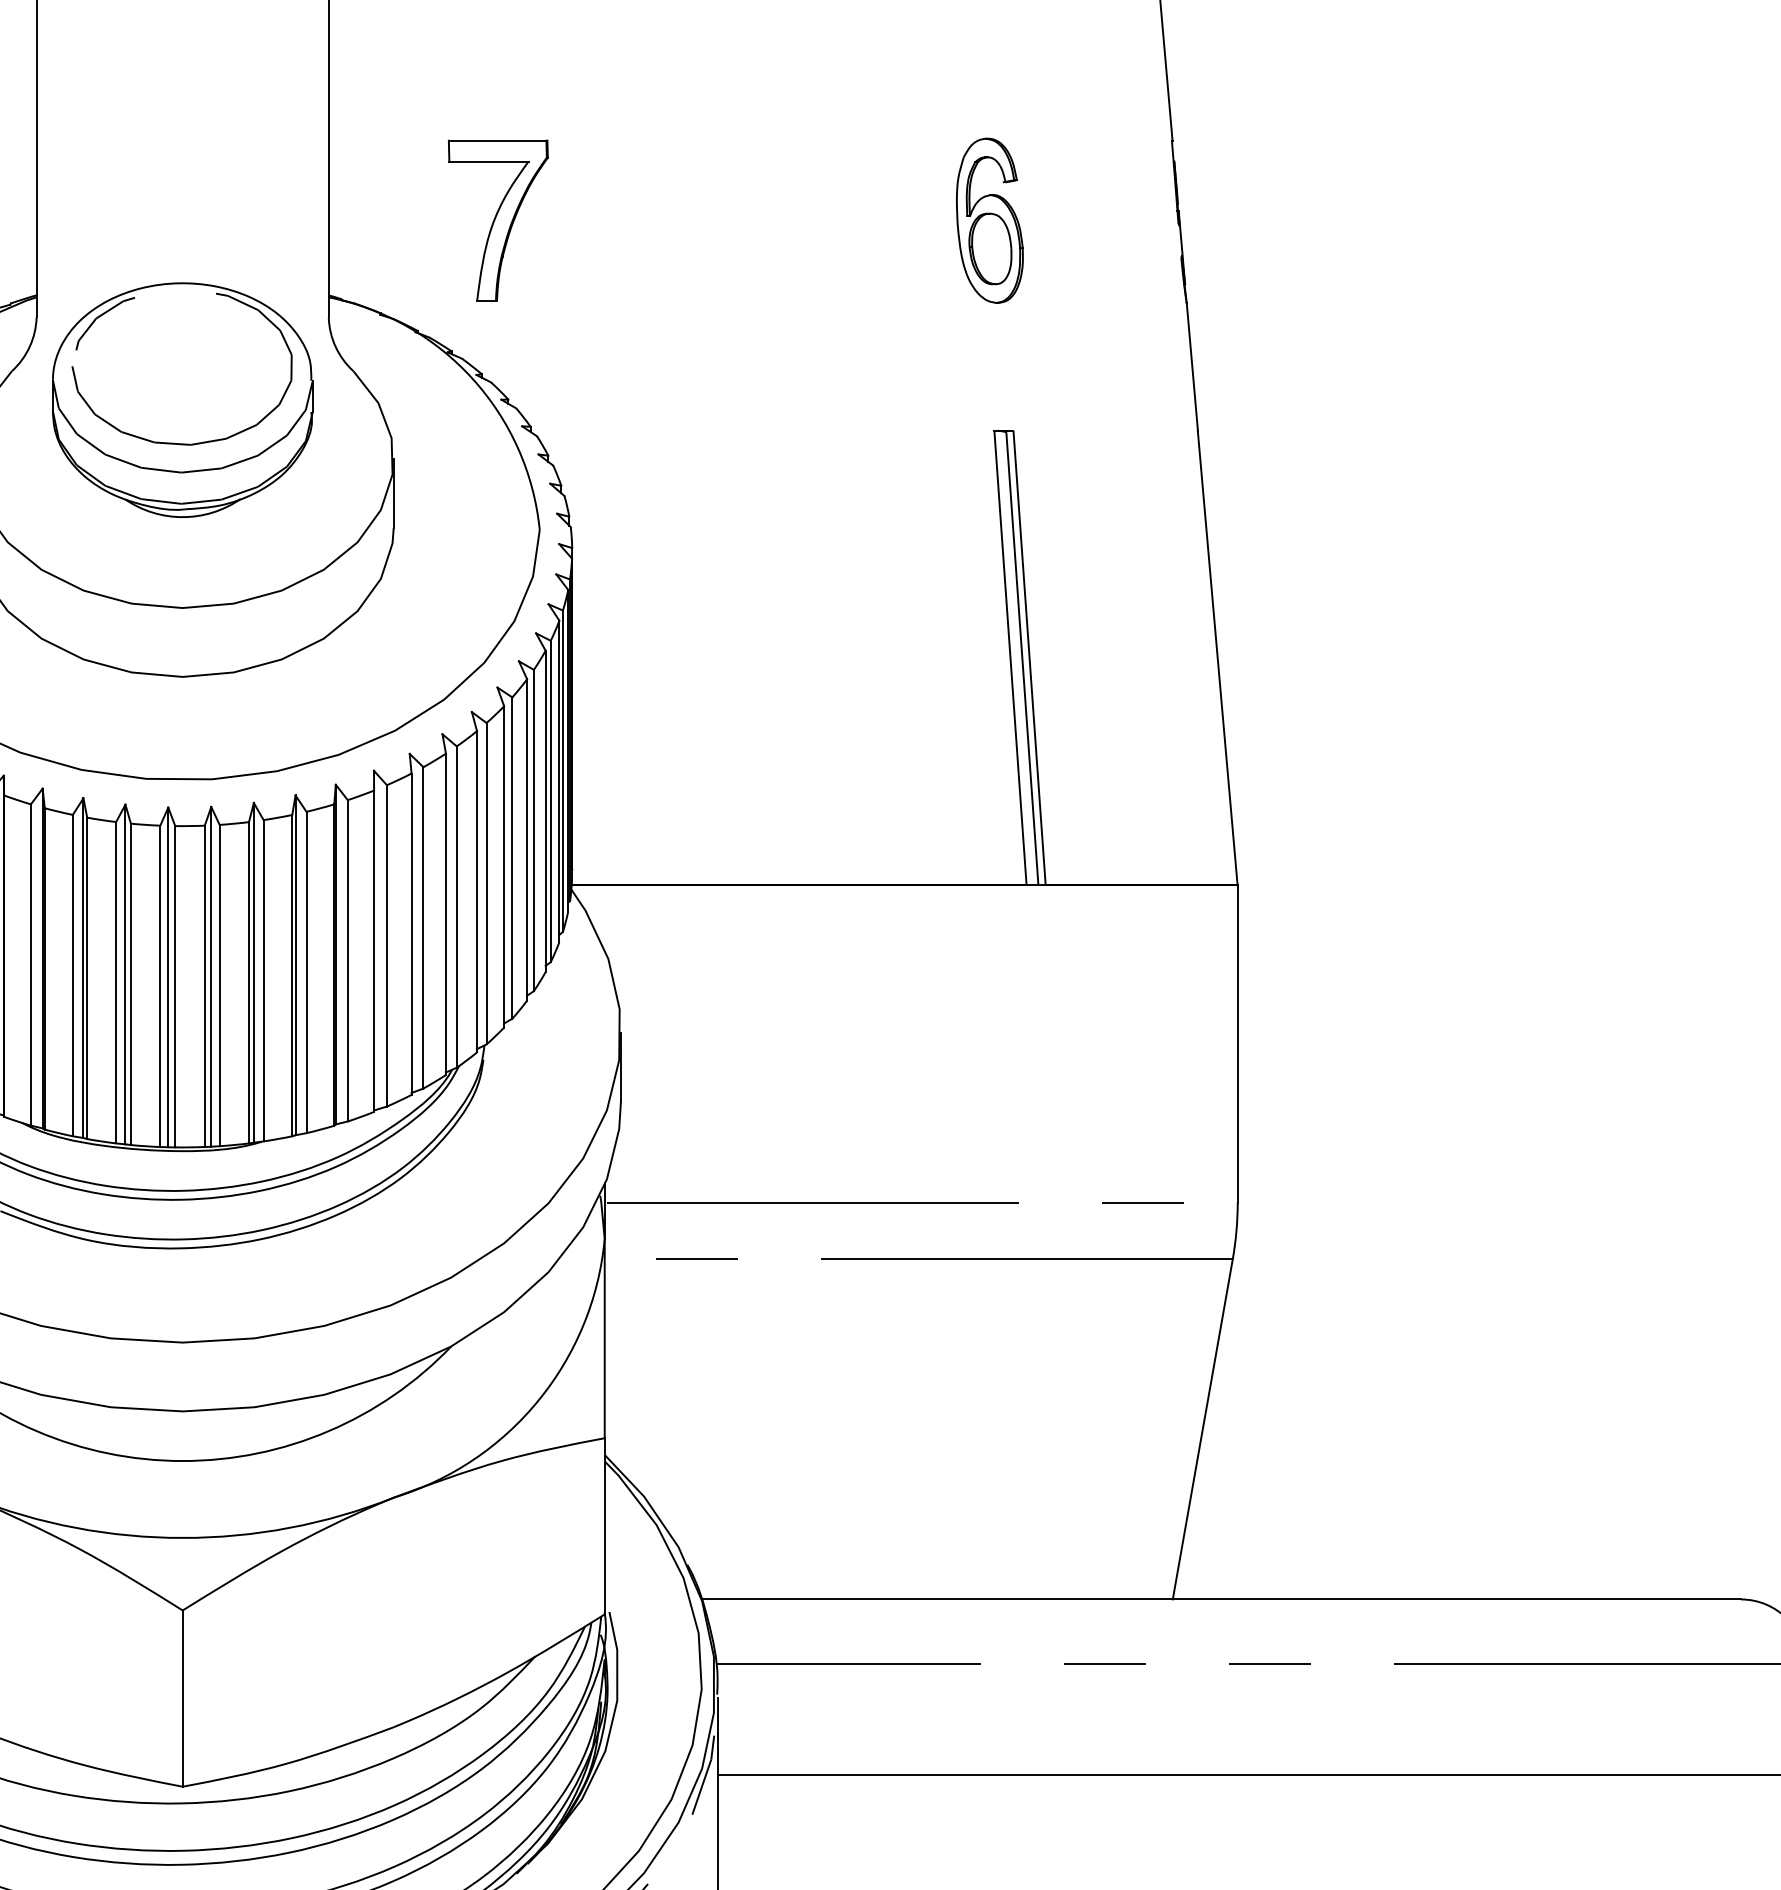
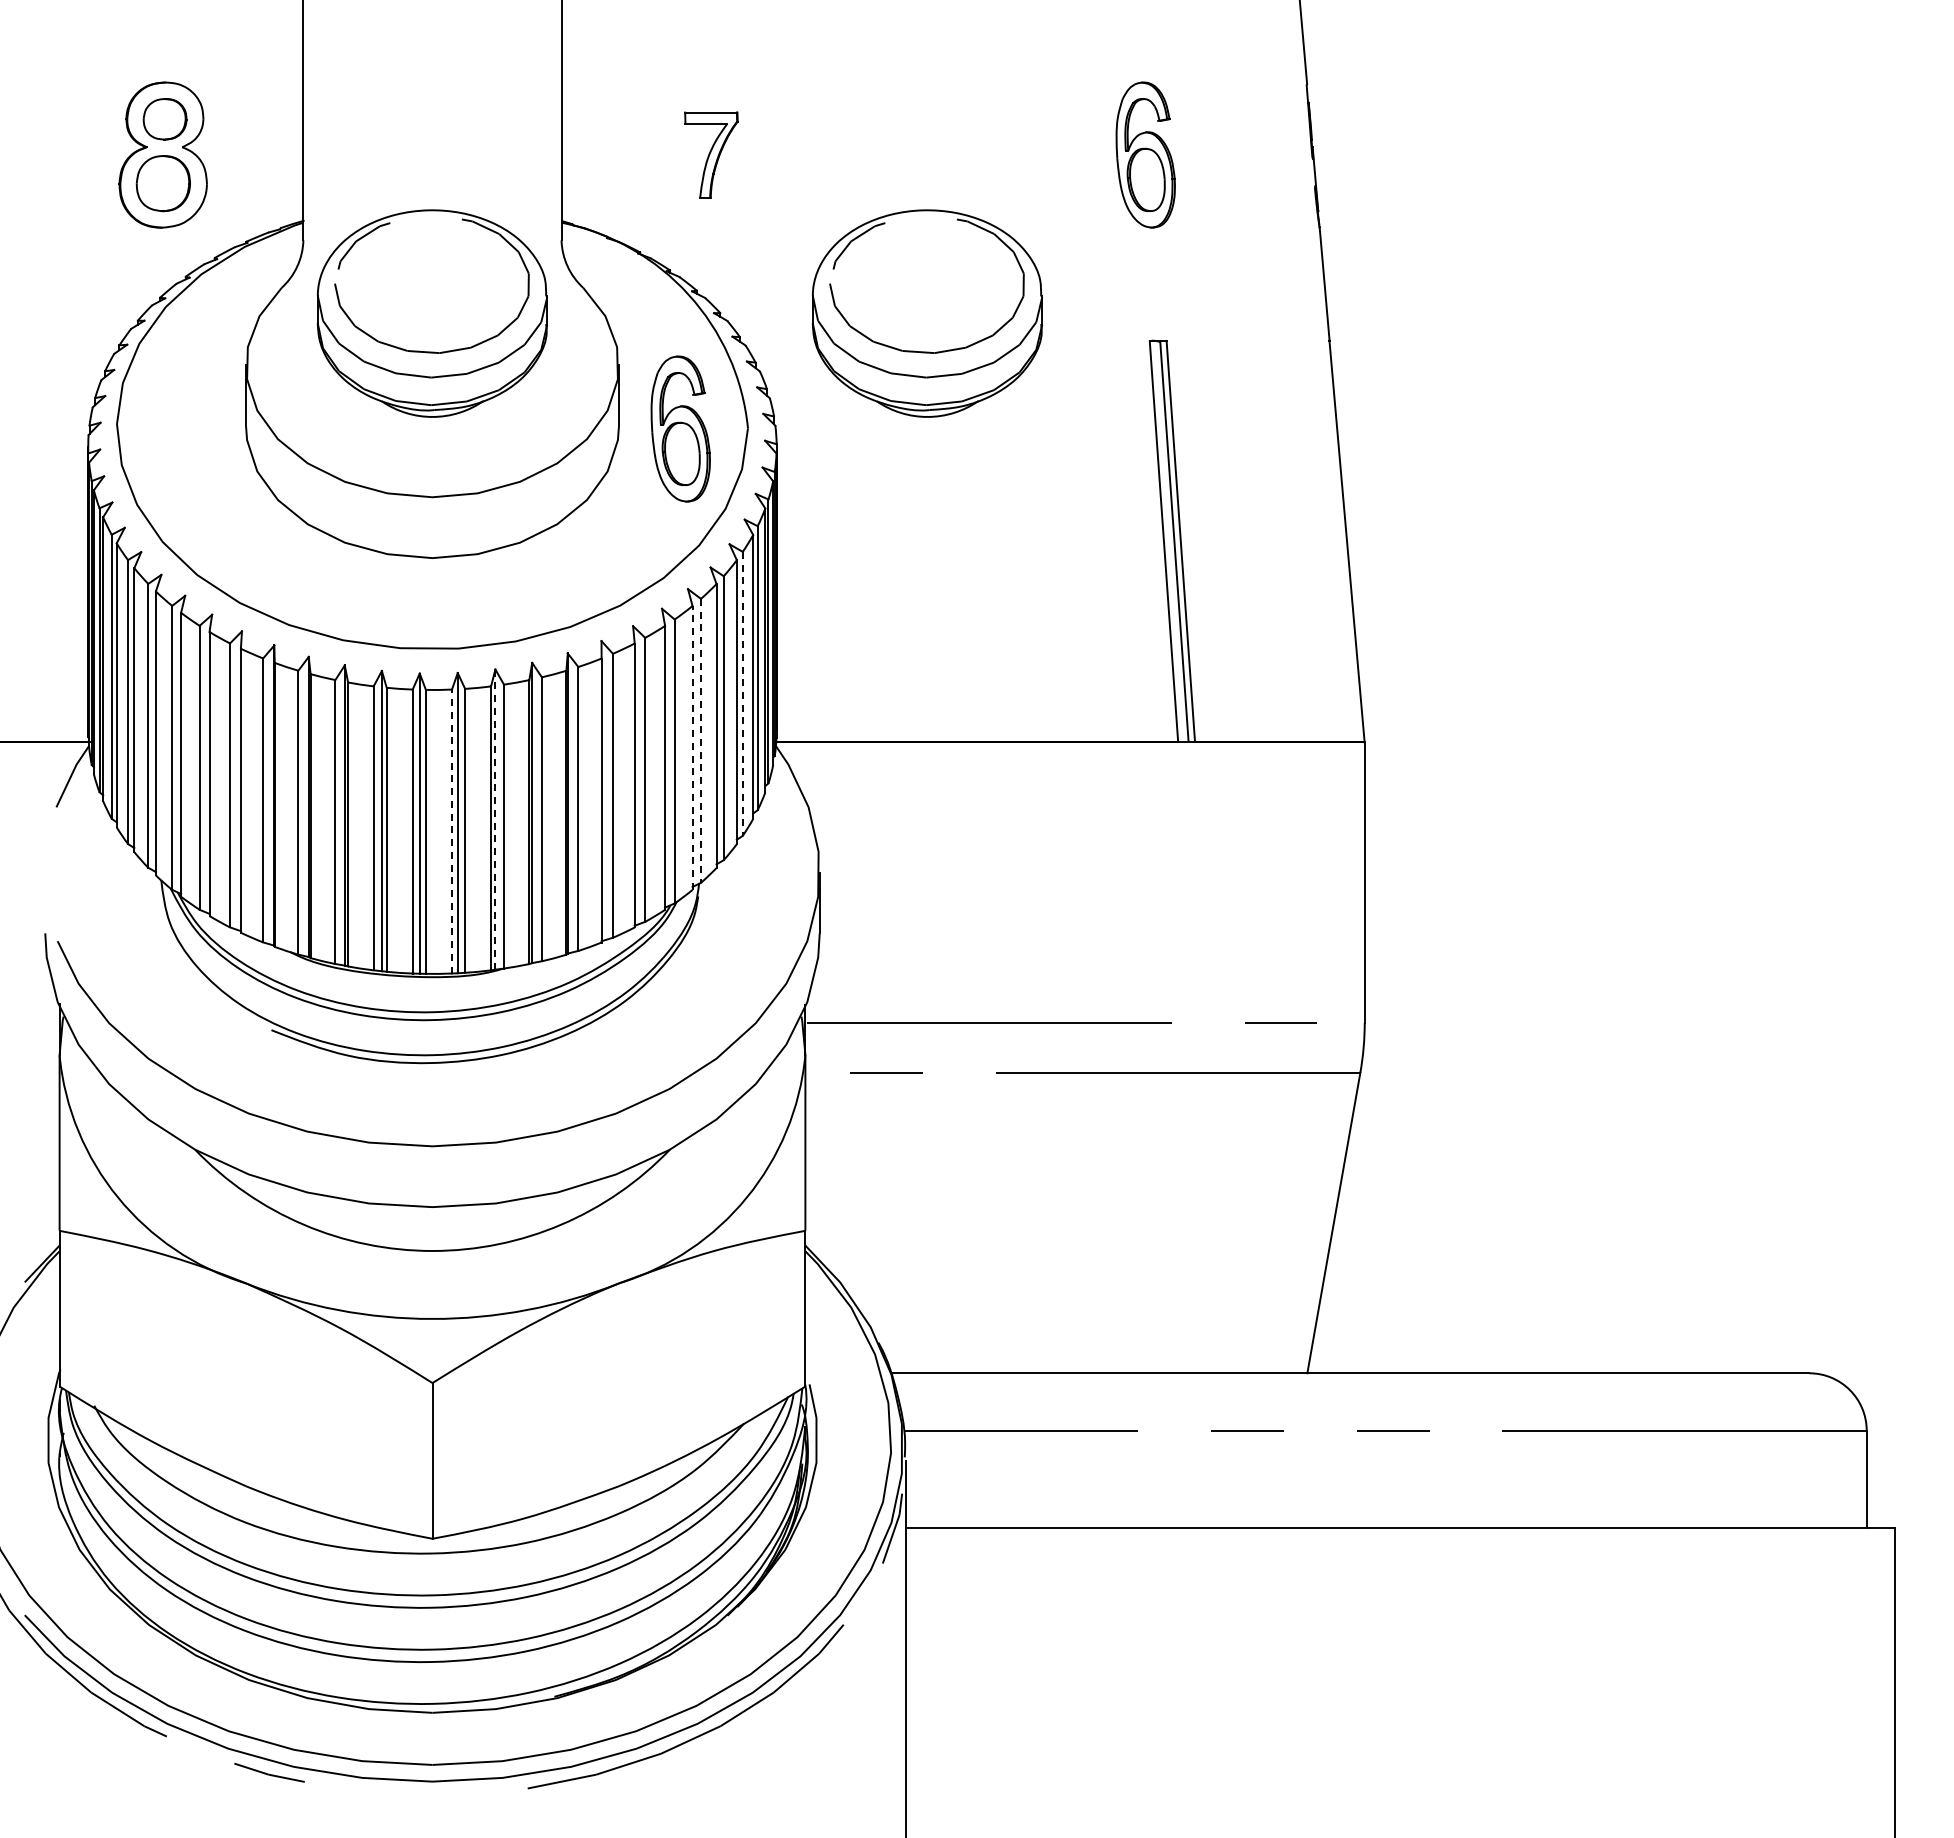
part: (498, 220) -> (711, 154), size x0.6
part: (741, 400) -> (926, 313), added
part: (463, 530) -> (680, 428), added
line: (533, 830) -> (742, 693), solid -> dashed
line: (486, 883) -> (700, 740), solid -> dashed
line: (476, 891) -> (692, 747), solid -> dashed
line: (254, 972) -> (495, 819), solid -> dashed
line: (205, 986) -> (452, 831), solid -> dashed

